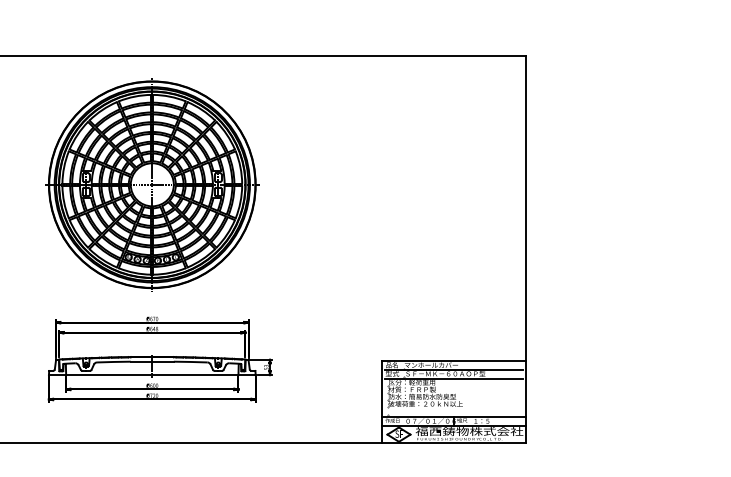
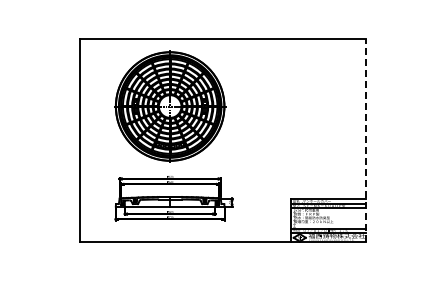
line: (525, 249) -> (366, 140), solid -> dashed

